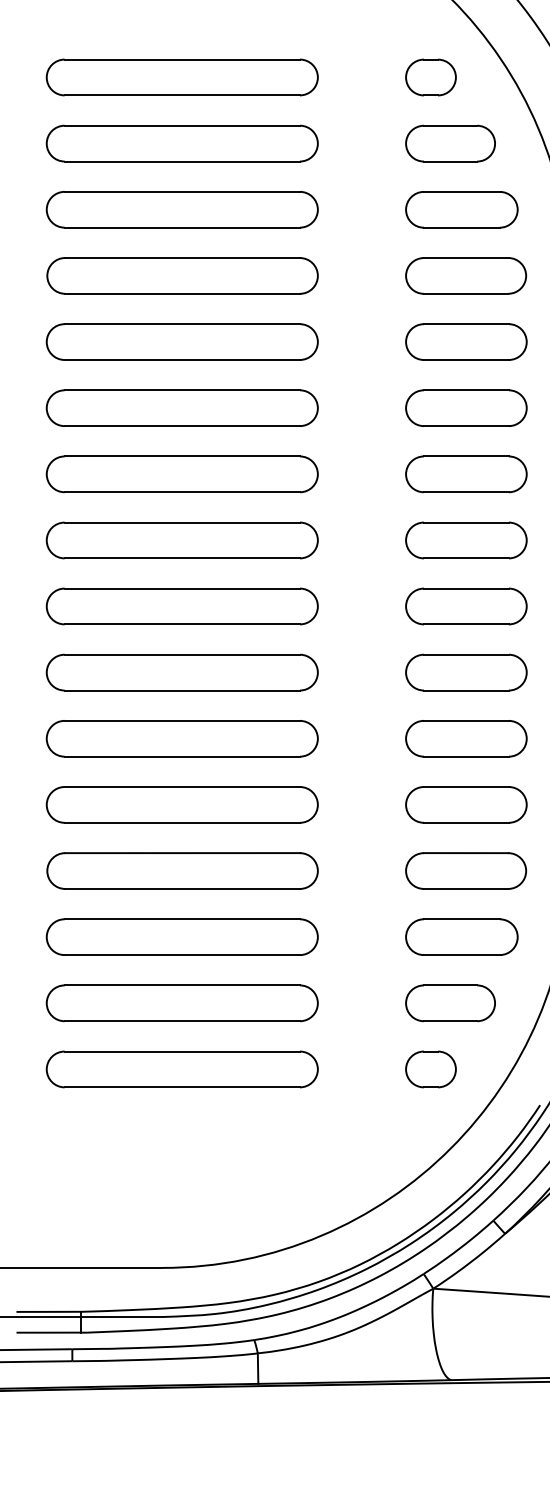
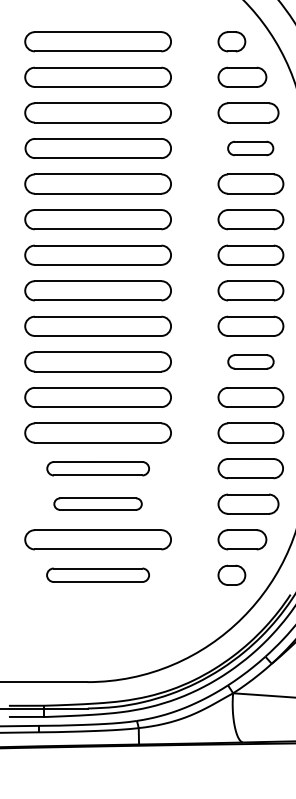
part: (465, 275) -> (250, 148), size x0.7
part: (465, 671) -> (250, 361), size x0.7
part: (181, 870) -> (97, 468), size x0.7
part: (181, 935) -> (97, 503), size x0.6
part: (181, 1067) -> (97, 574), size x0.7

